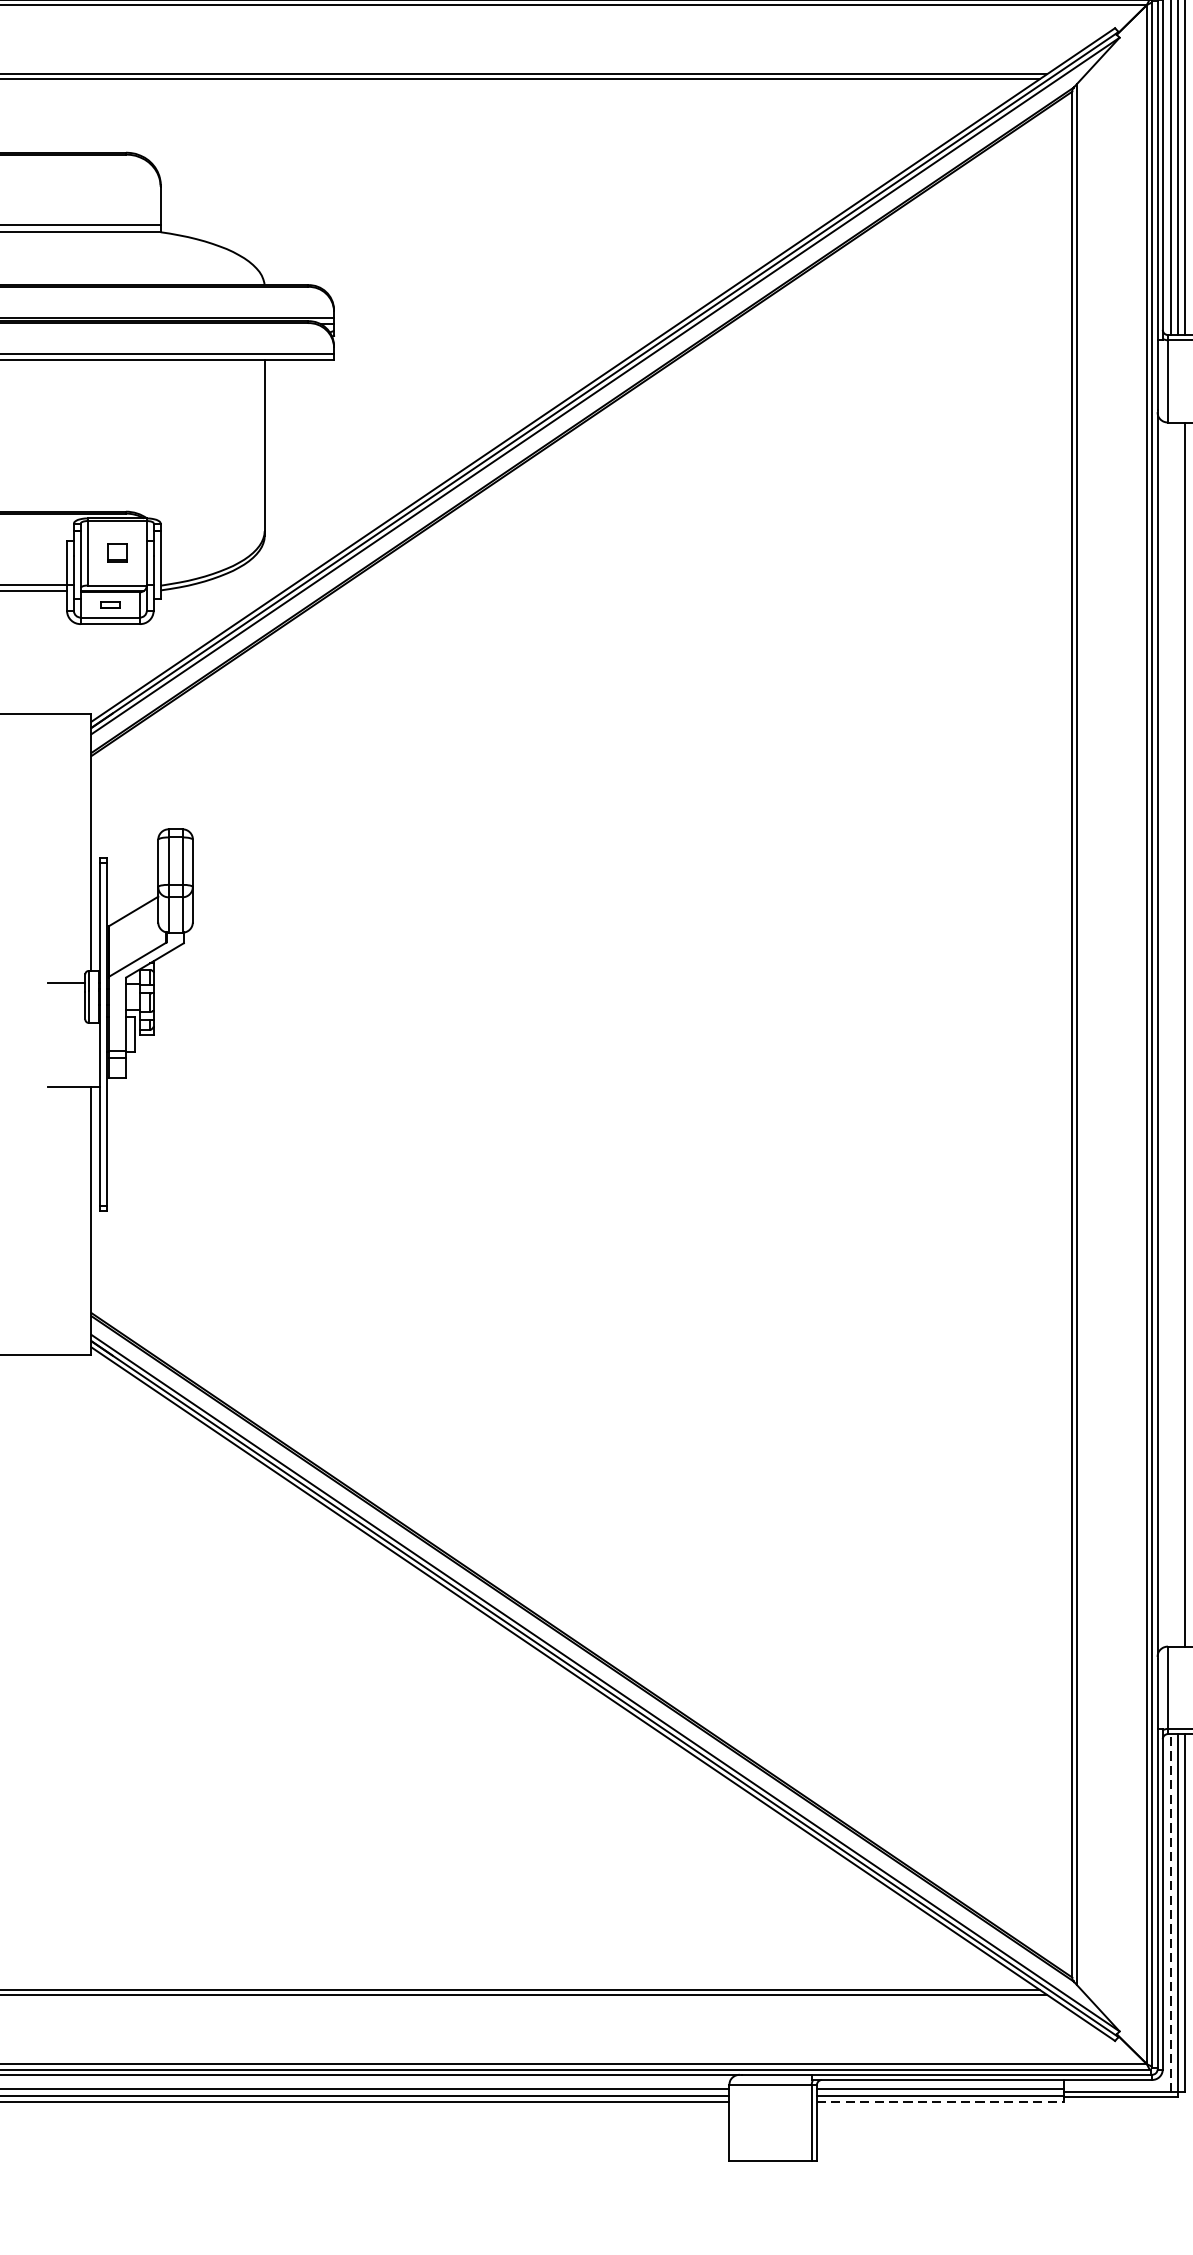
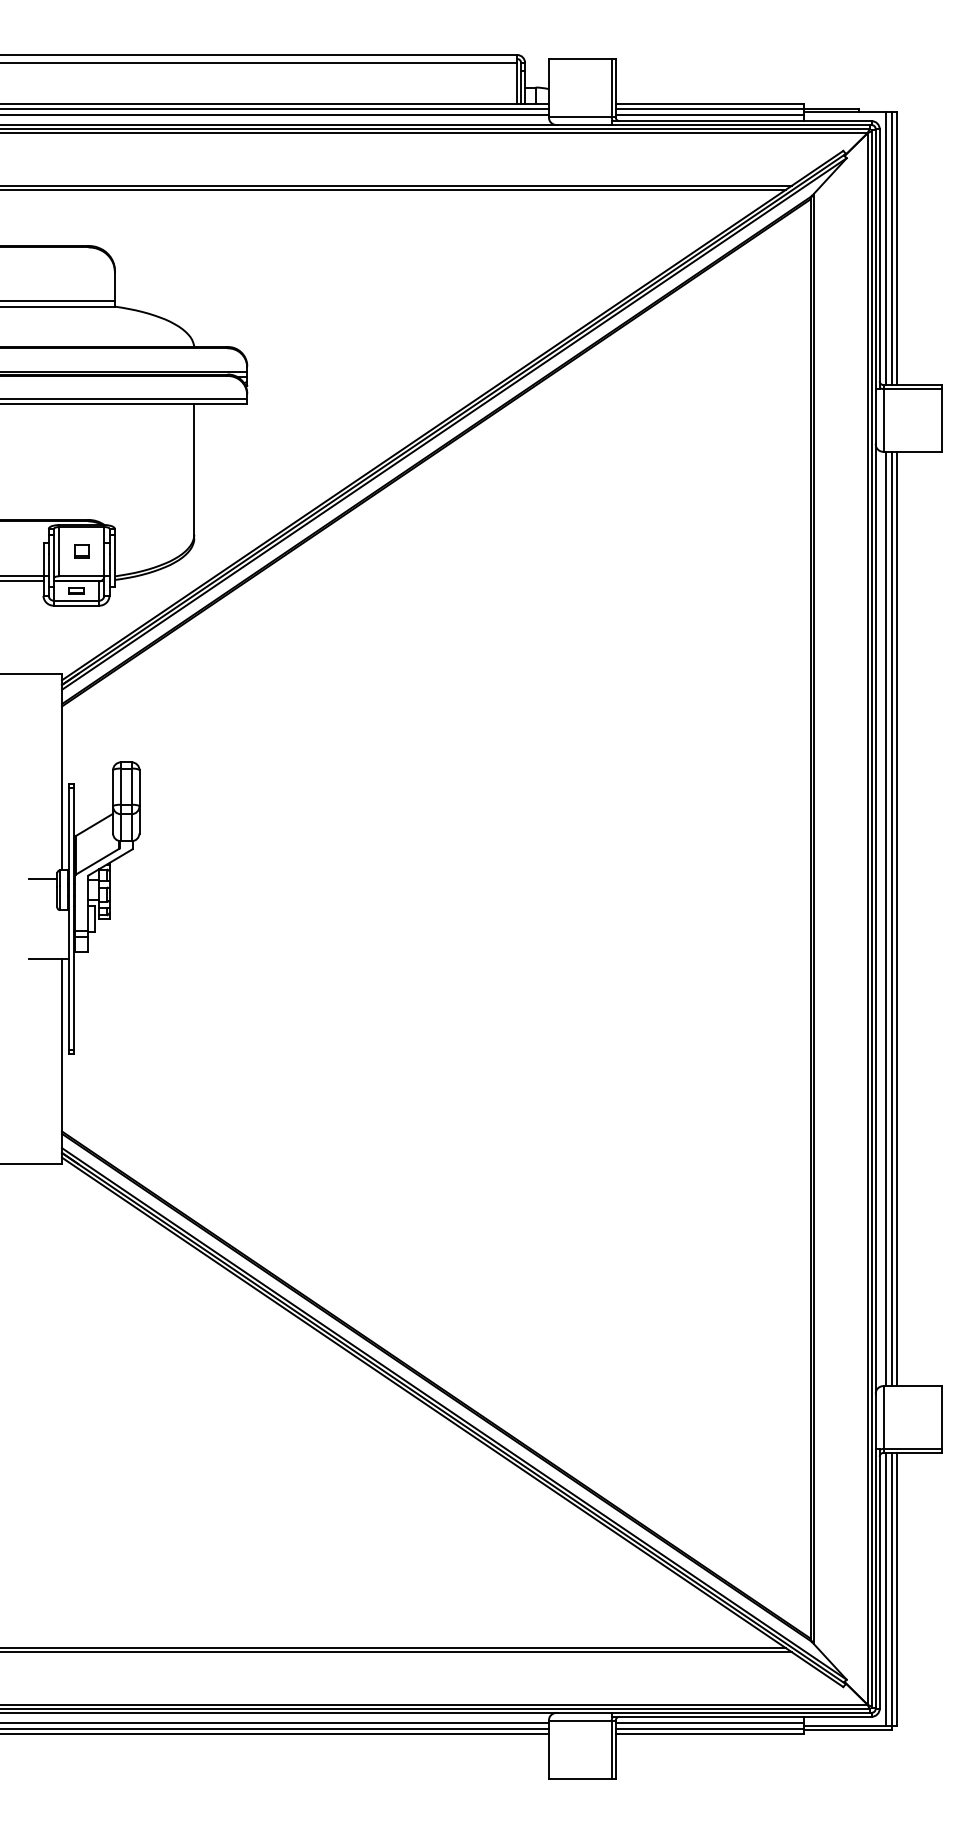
line: (1171, 1033) -> (886, 918), added
line: (1178, 1033) -> (891, 918), added
line: (1171, 1913) -> (886, 1589), dashed -> solid
line: (941, 2101) -> (710, 1733), dashed -> solid

